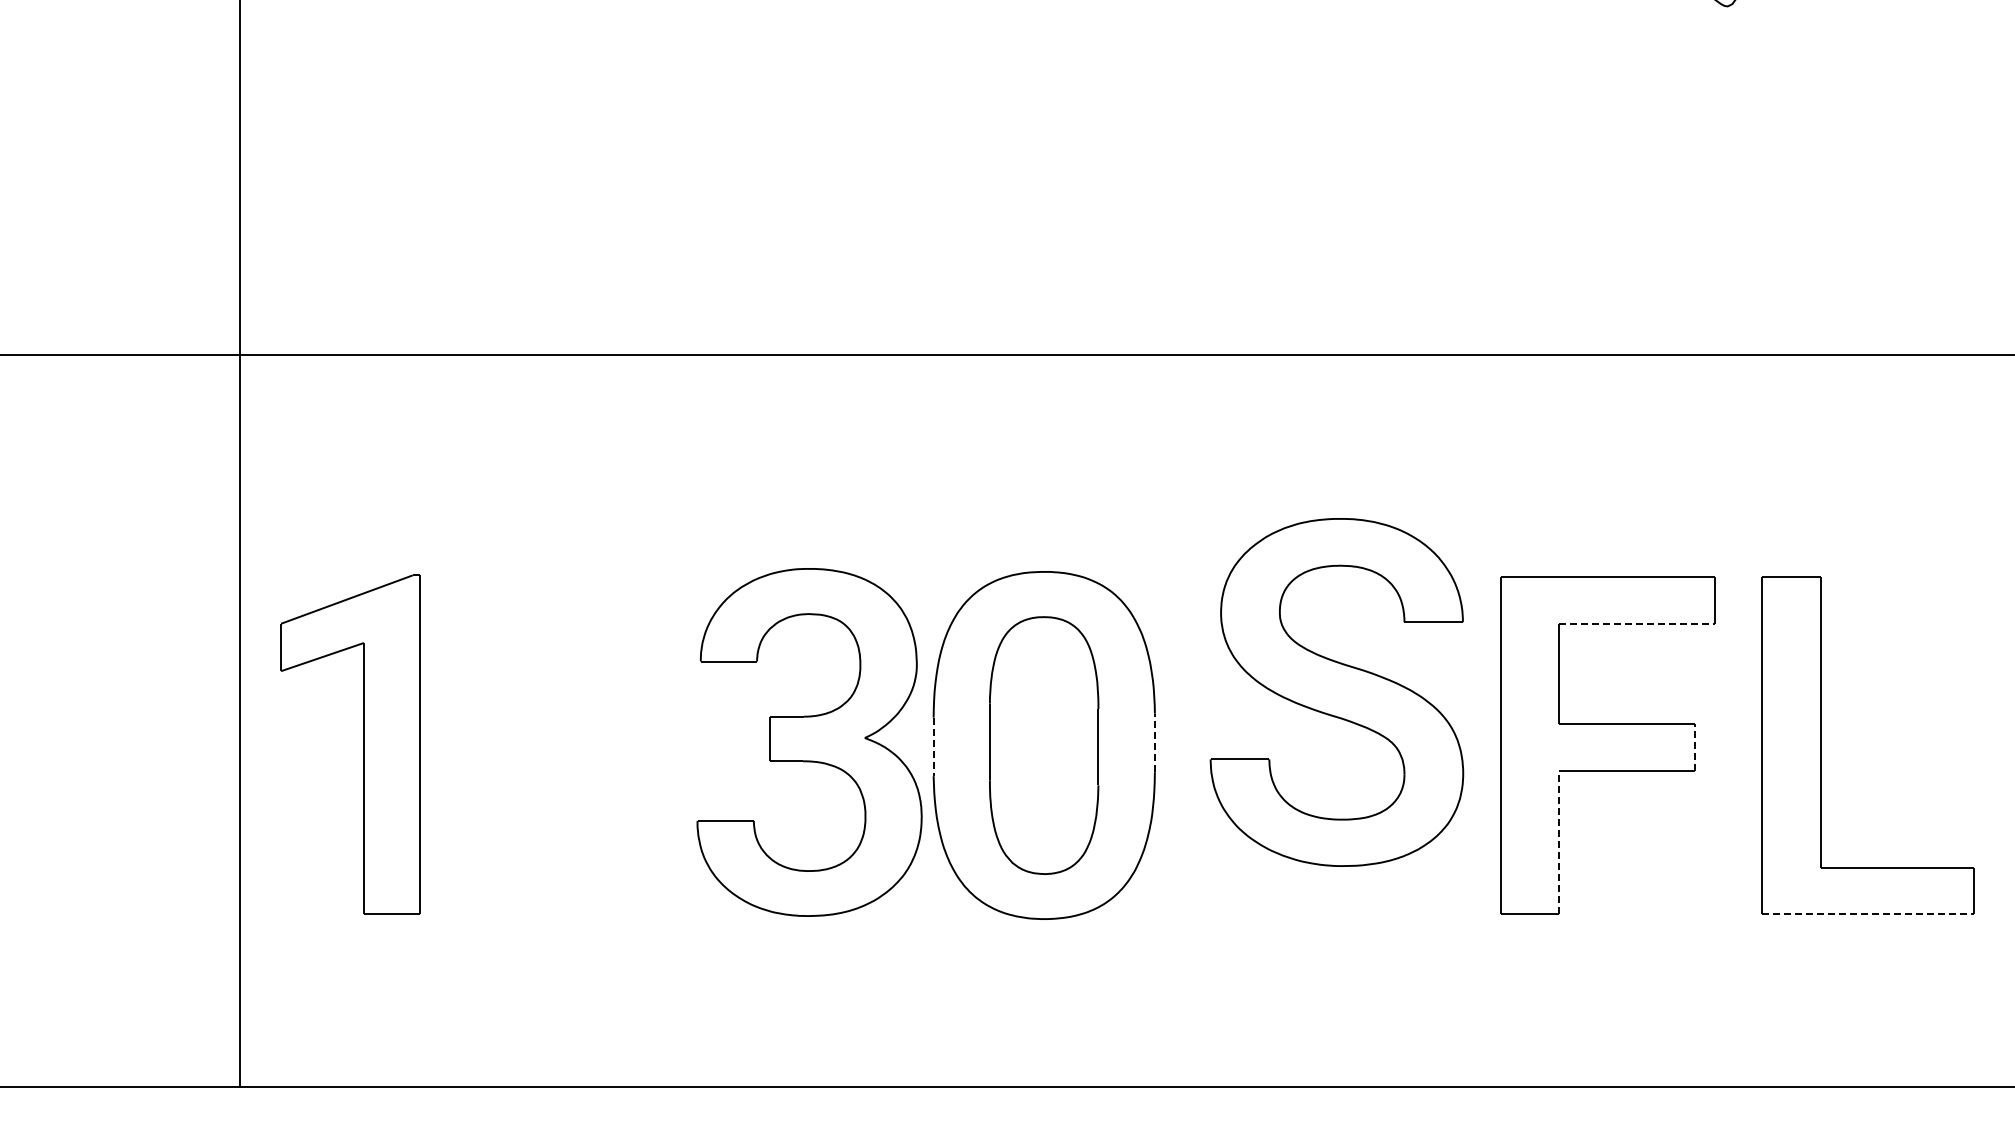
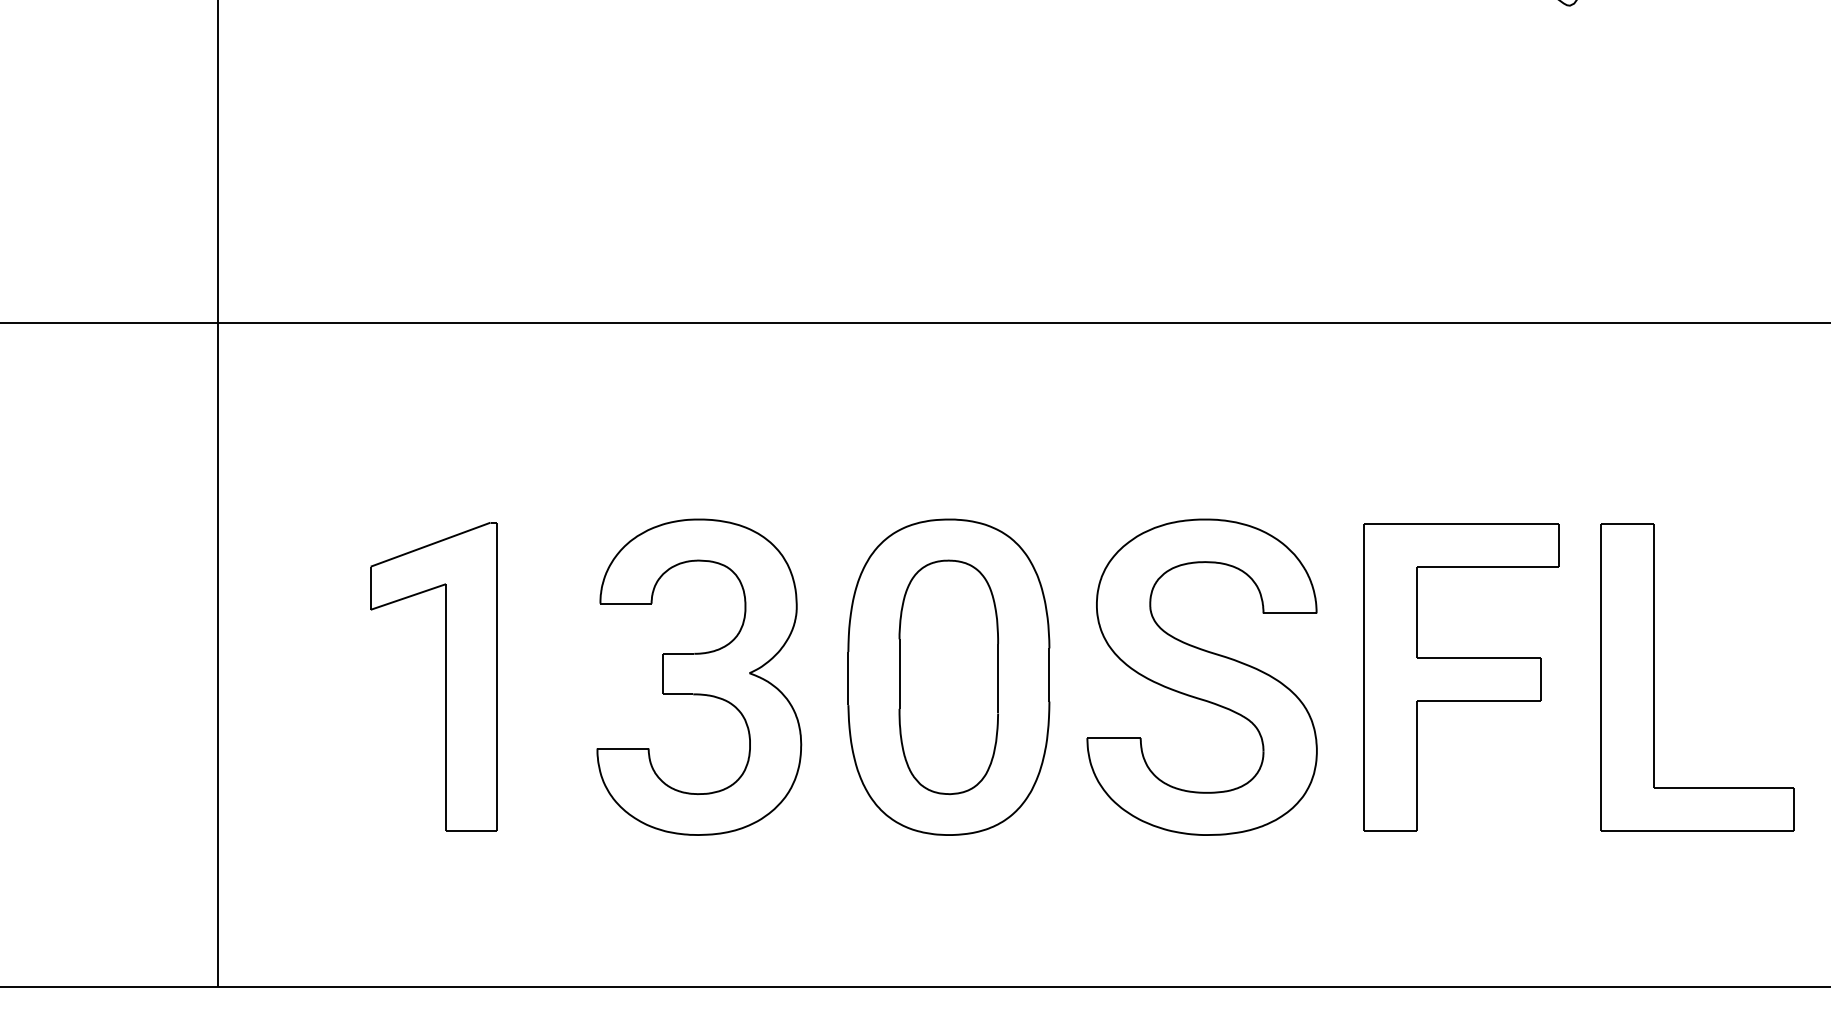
line: (1637, 623) -> (1487, 566), dashed -> solid
part: (1336, 692) -> (1201, 677), moved
part: (809, 742) -> (699, 677), moved
line: (1154, 742) -> (1049, 674), dashed -> solid
part: (363, 744) -> (445, 676), moved
line: (933, 747) -> (848, 679), dashed -> solid
line: (1695, 747) -> (1540, 679), dashed -> solid
line: (1559, 842) -> (1417, 765), dashed -> solid
line: (1868, 914) -> (1697, 830), dashed -> solid

